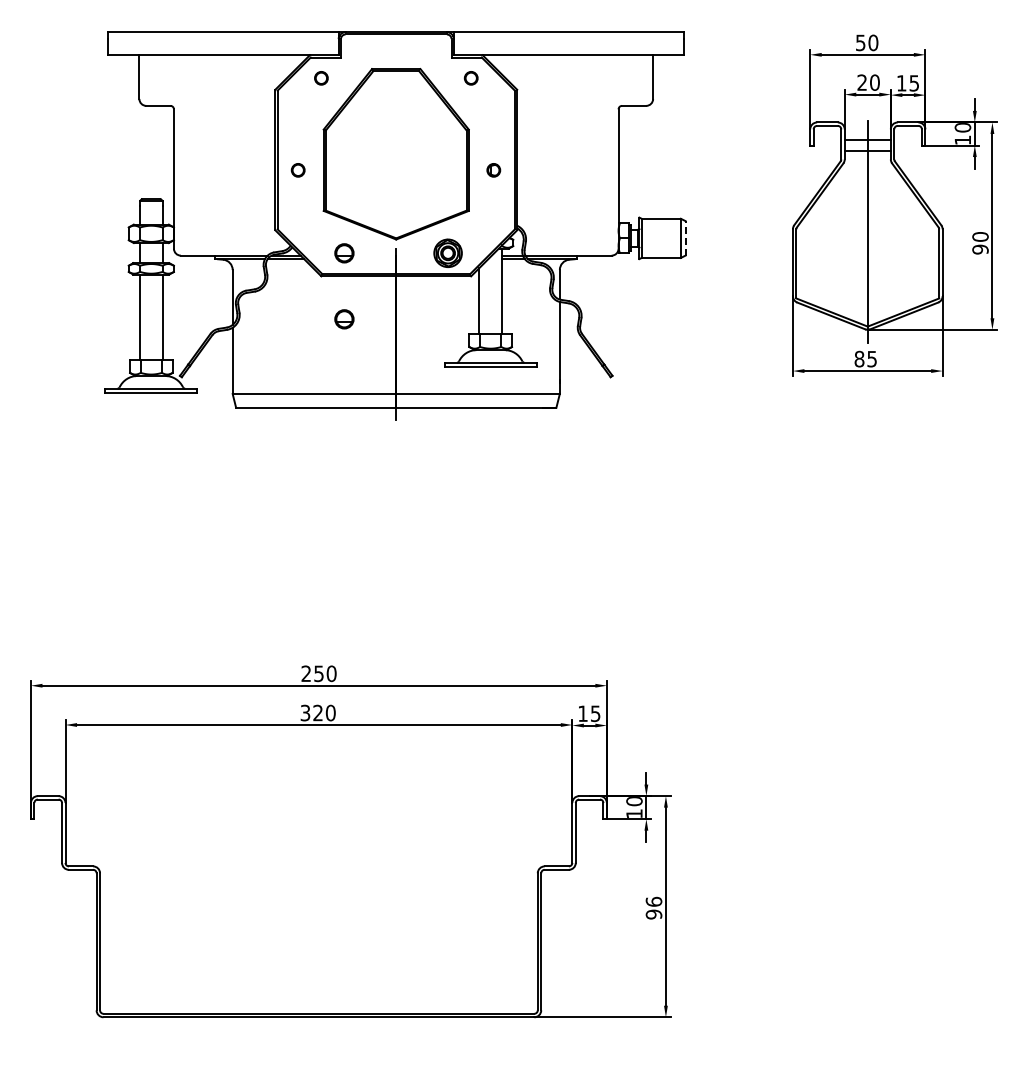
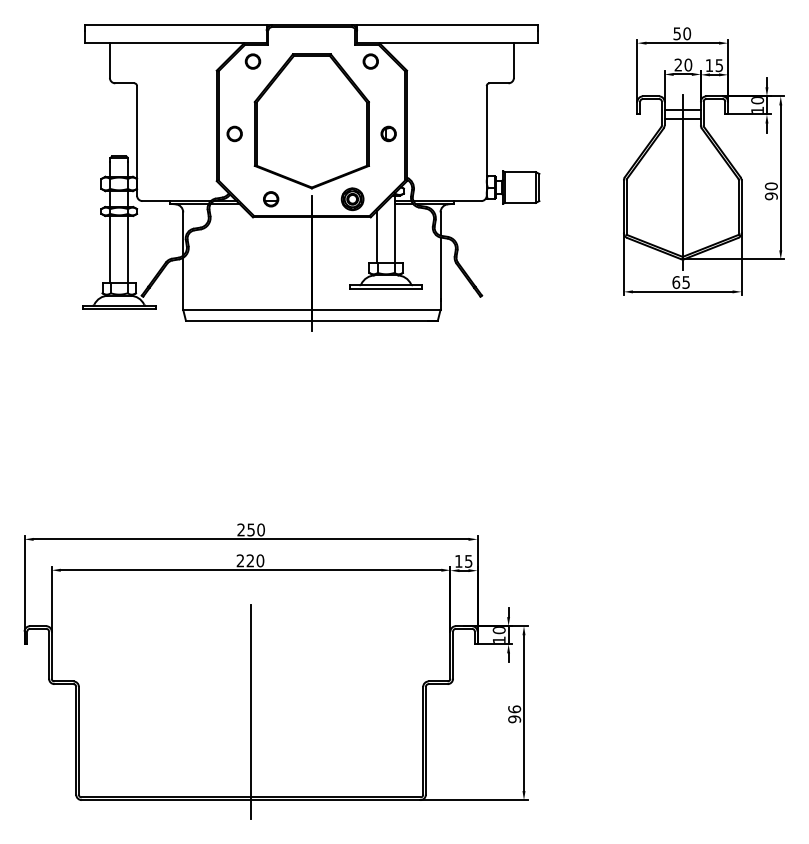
circle: (321, 78) -> (253, 61), size x1.43
circle: (471, 78) -> (371, 61), size x1.43
circle: (298, 170) -> (235, 134), size x1.43
part: (493, 170) -> (388, 134), size x1.43
line: (685, 237) -> (539, 186), dashed -> solid
part: (344, 319) -> (271, 251), removed
text: (859, 358) -> (676, 282), 85 -> 65
text: (305, 713) -> (240, 561), 320 -> 220
line: (318, 904) -> (250, 711), added

